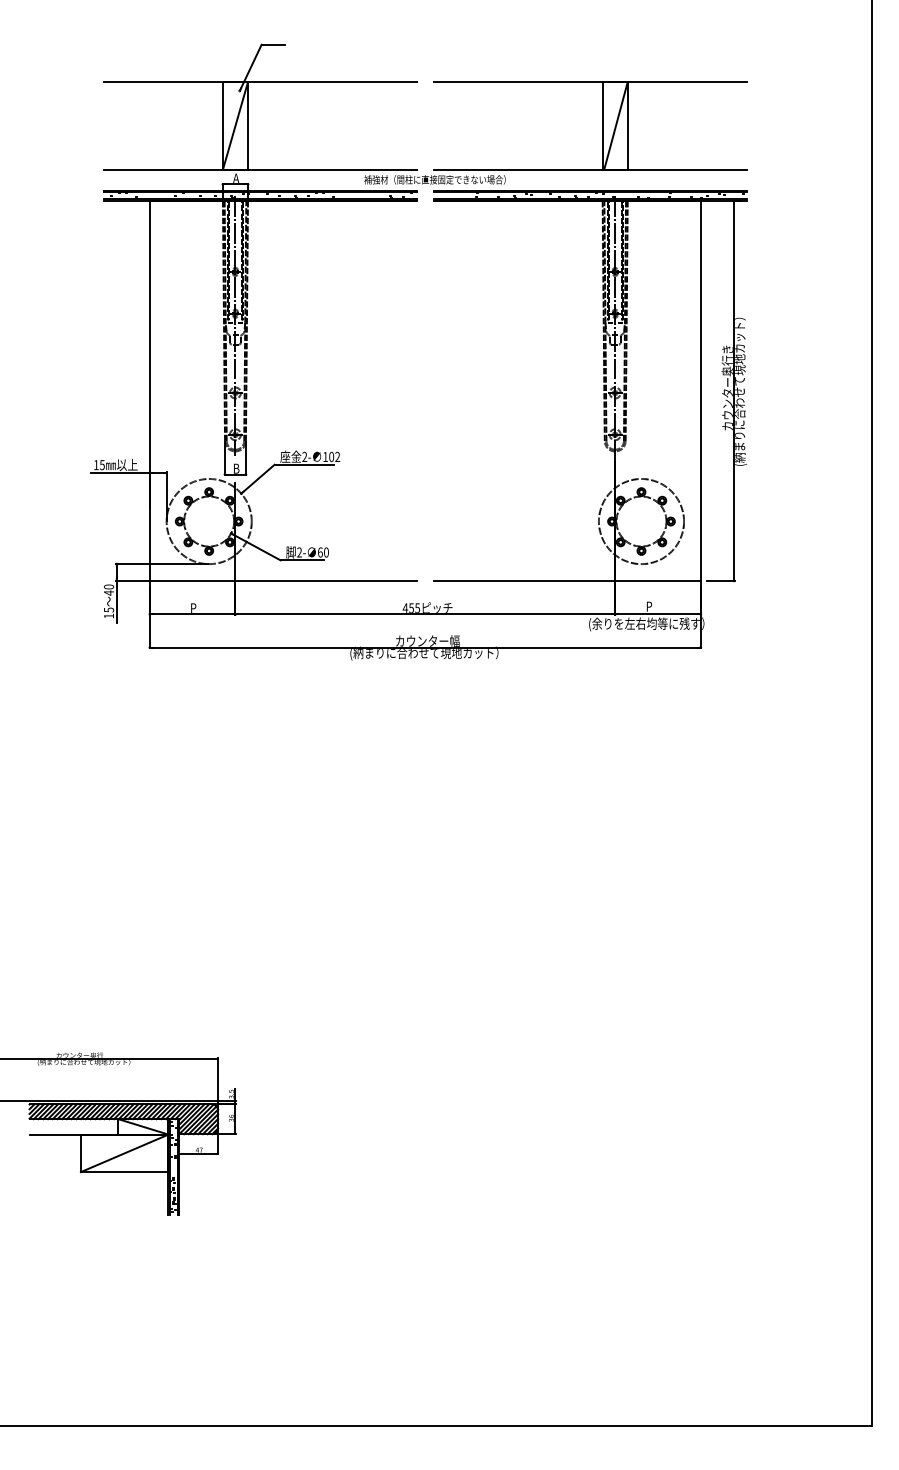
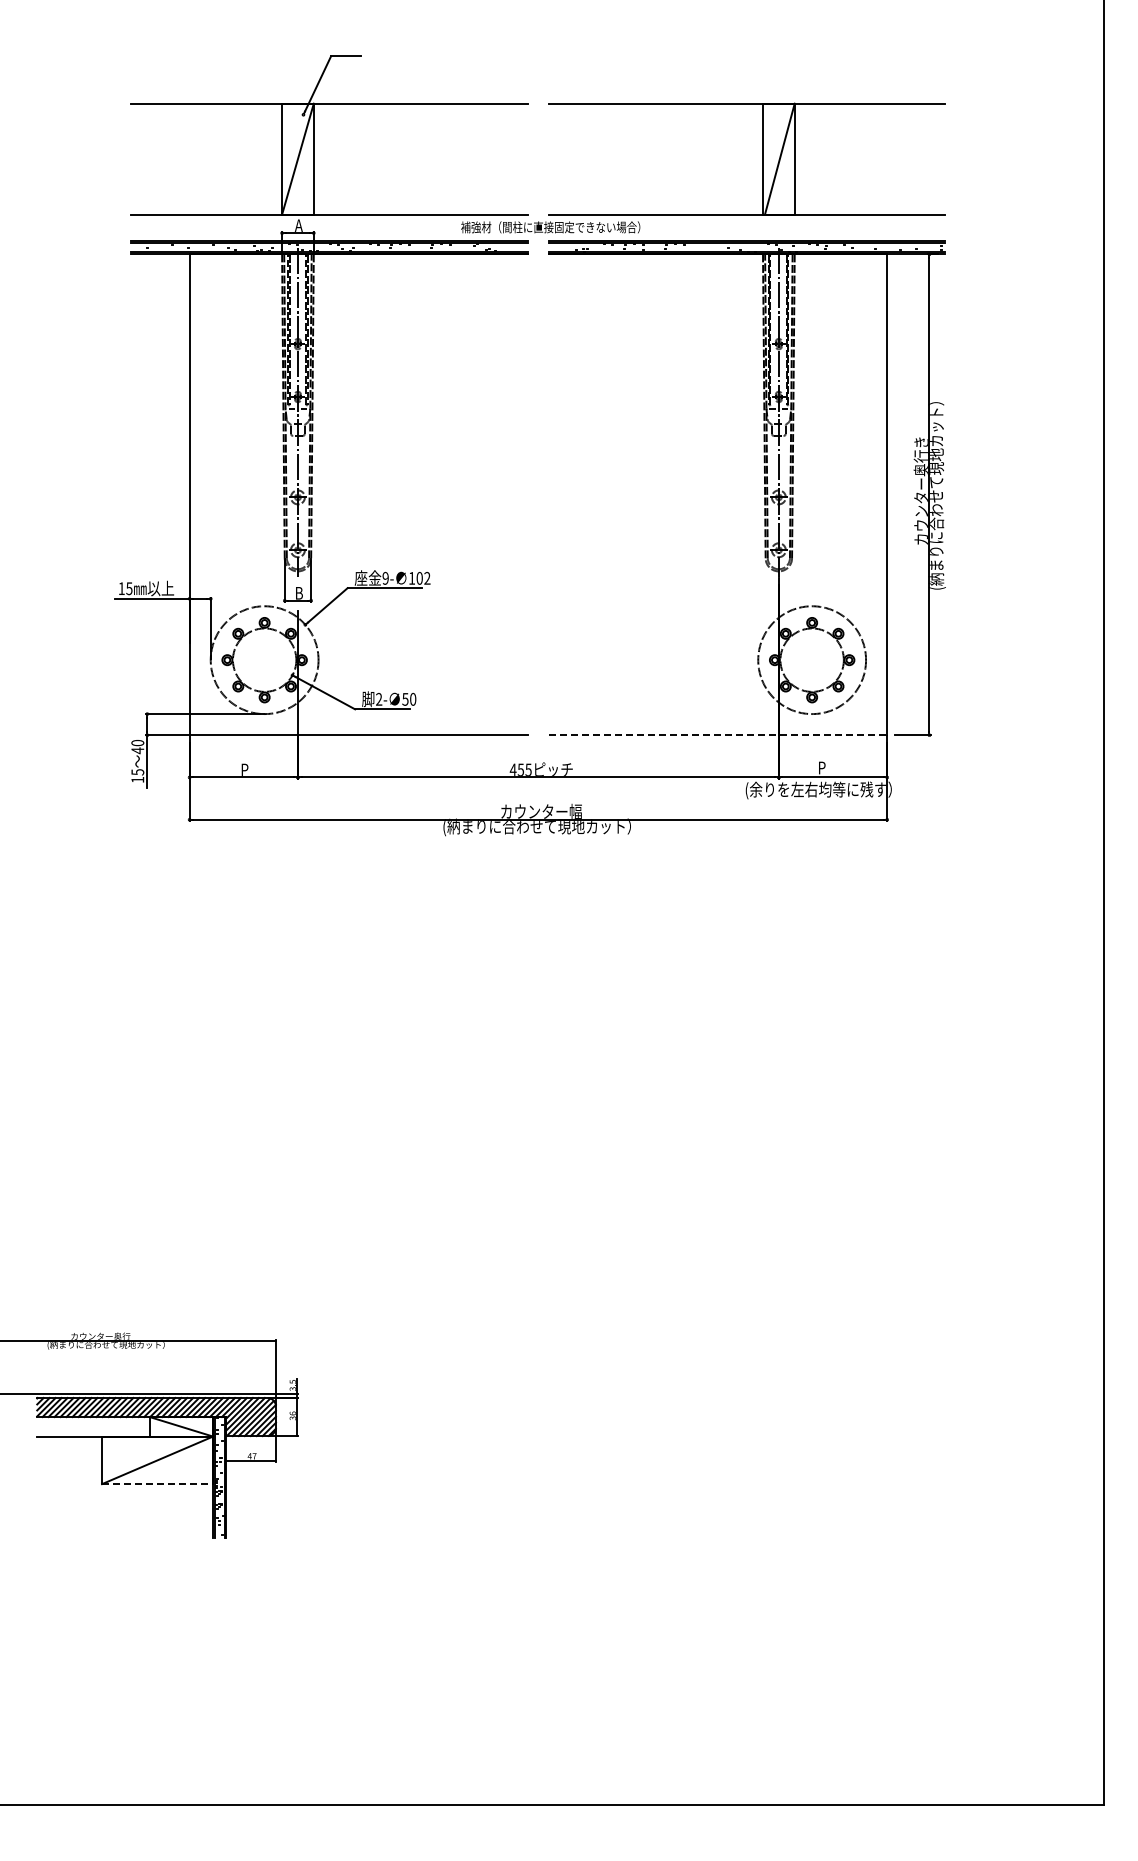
text: (304, 457) -> (385, 578), 2- -> 9-
text: (320, 551) -> (405, 698), 60 -> 50
line: (567, 581) -> (718, 735), solid -> dashed
line: (125, 1172) -> (158, 1484), solid -> dashed

